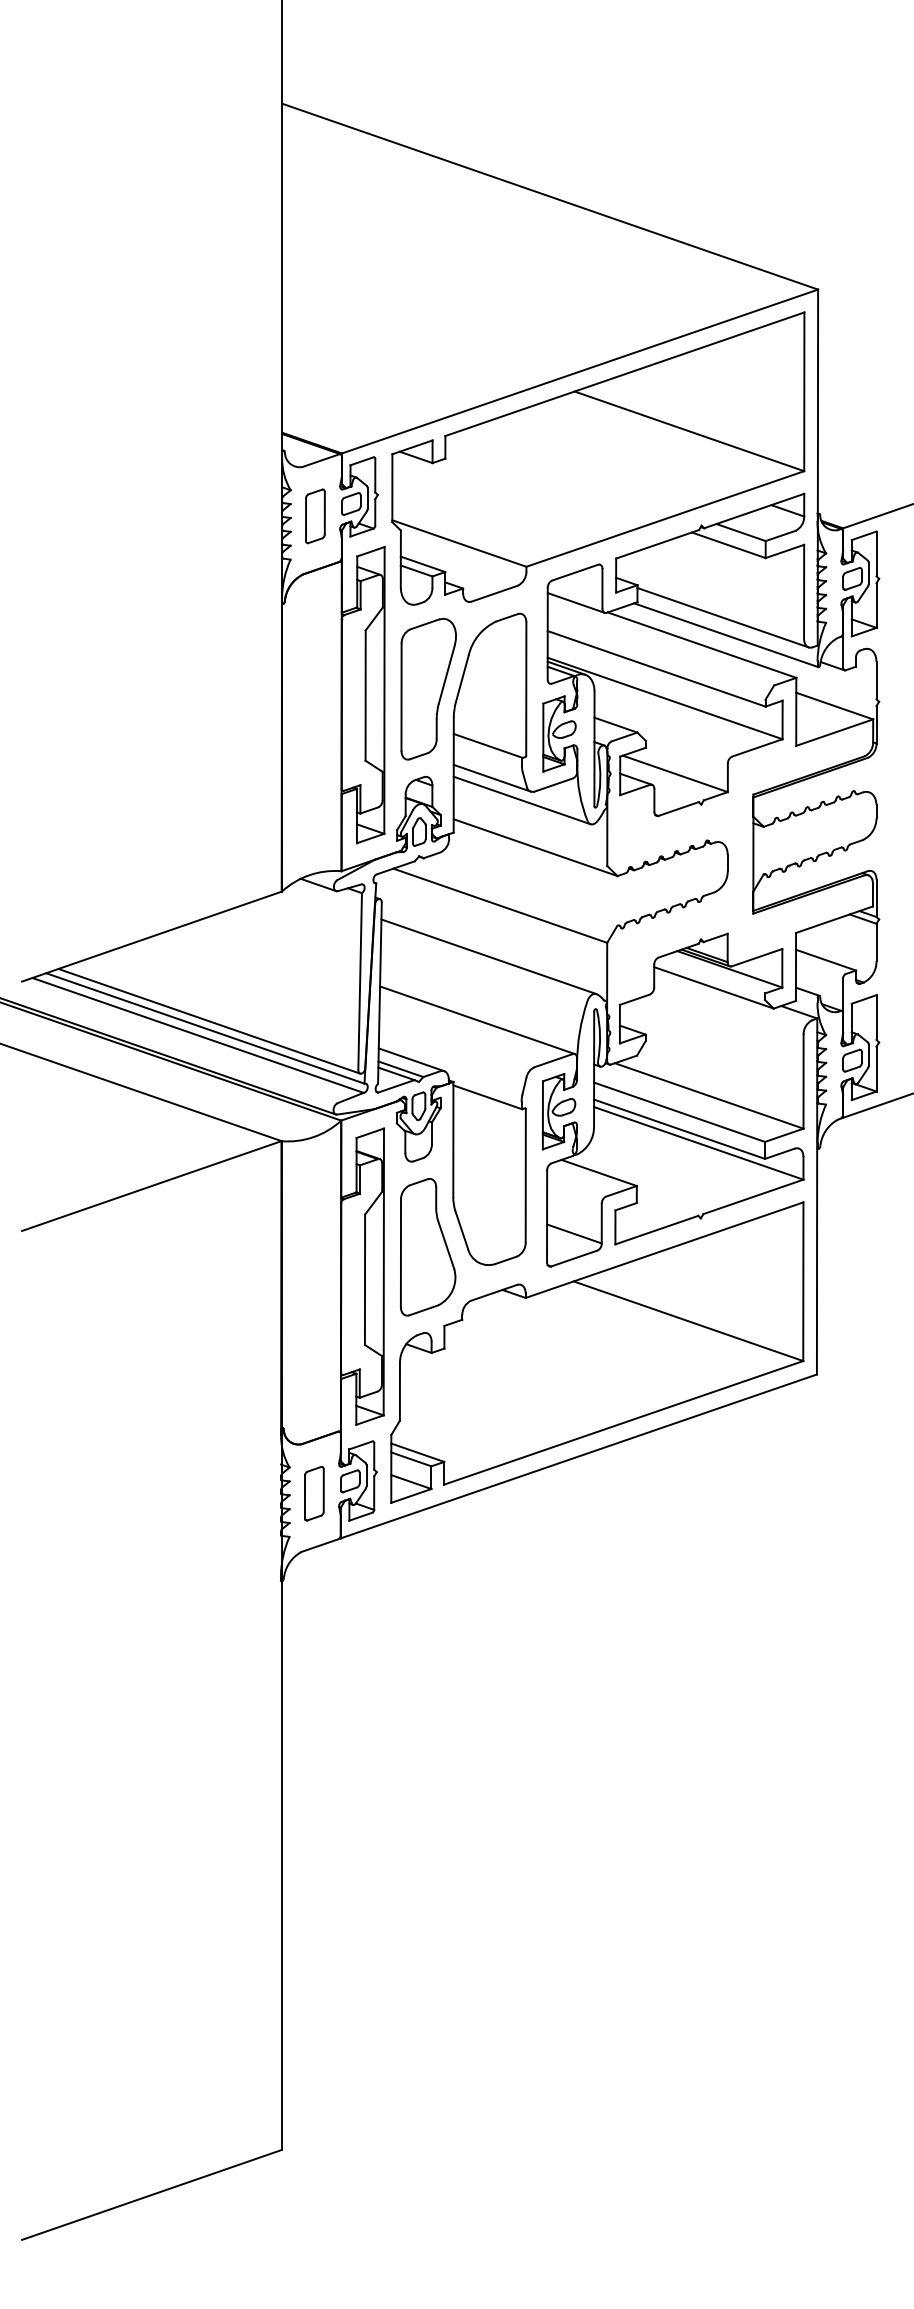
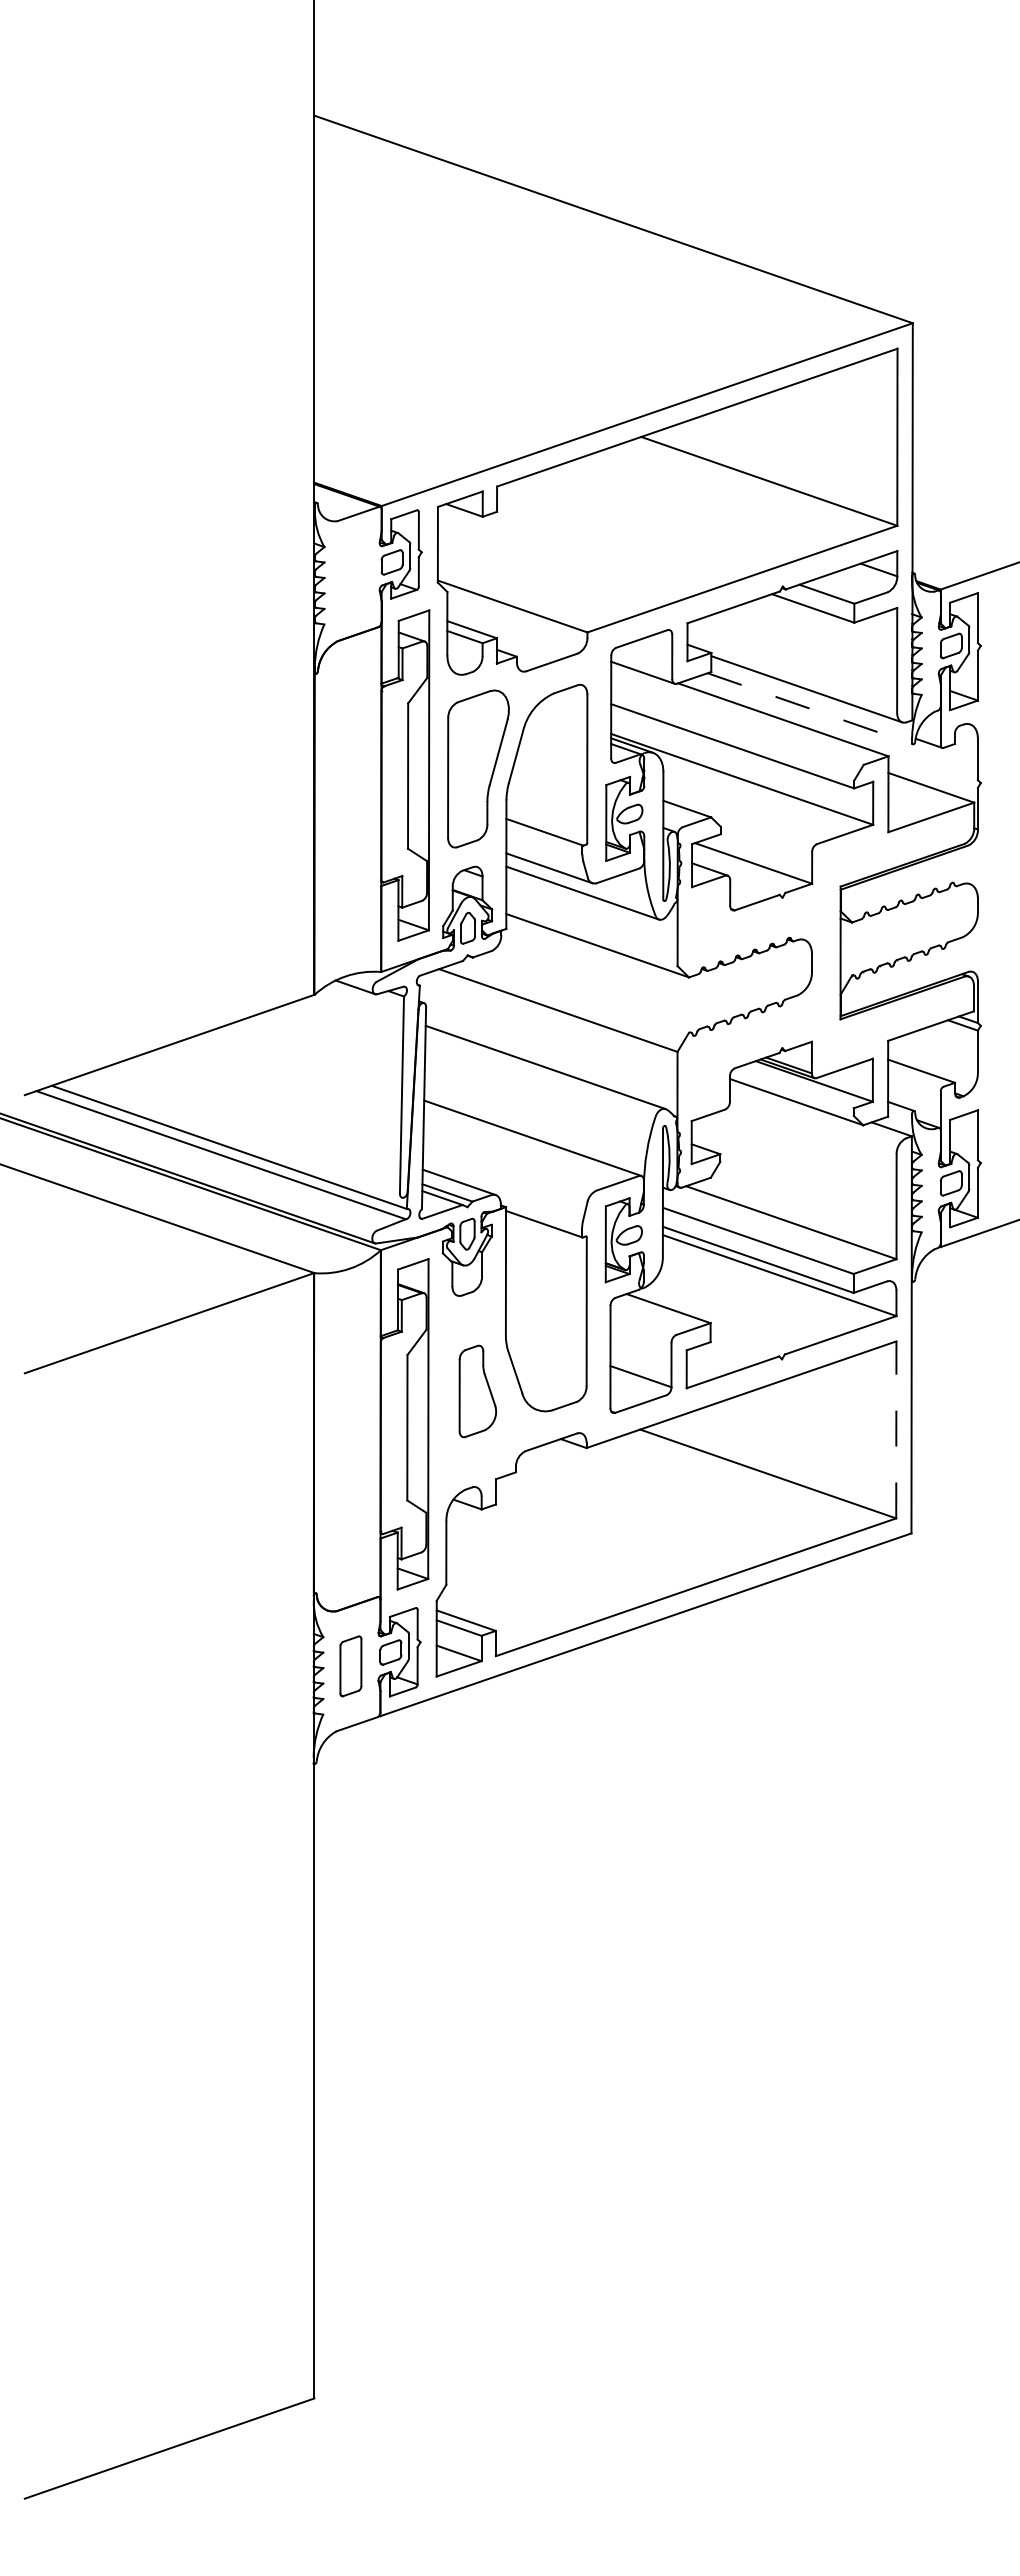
part: (314, 516) -> (351, 576), removed
line: (726, 634) -> (810, 708), solid -> dashed
line: (209, 1021) -> (233, 1139), removed
part: (427, 1247) -> (477, 1391), size x0.6
line: (803, 1281) -> (896, 1429), solid -> dashed

